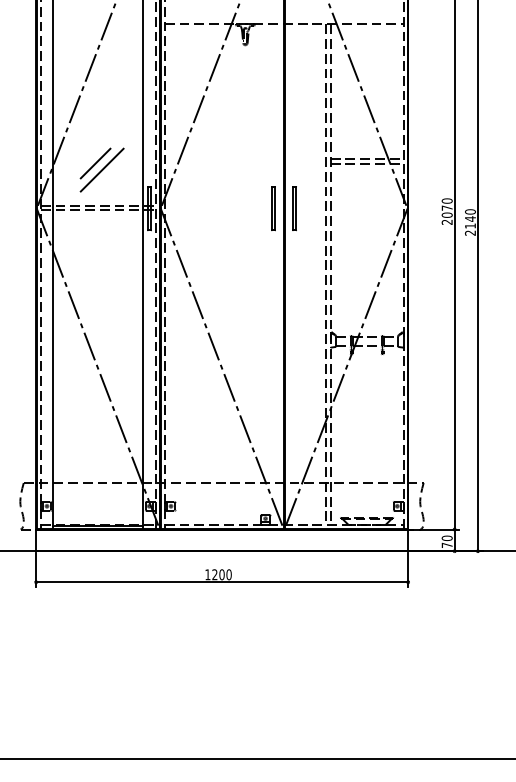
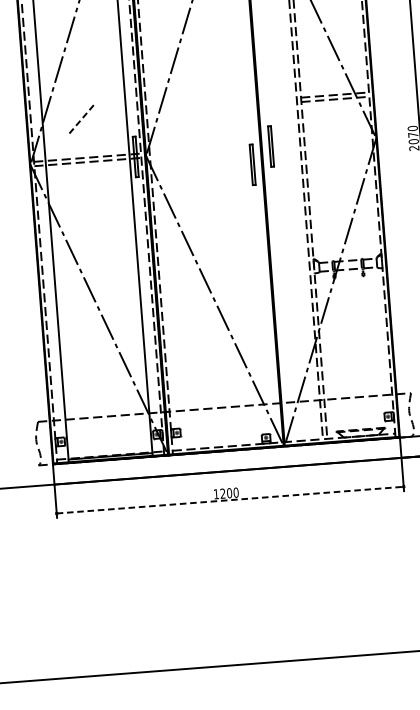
line: (95, 163) -> (82, 118), solid -> dashed
line: (101, 169) -> (88, 123), removed
line: (272, 208) -> (251, 164), moved
line: (222, 582) -> (230, 500), solid -> dashed

